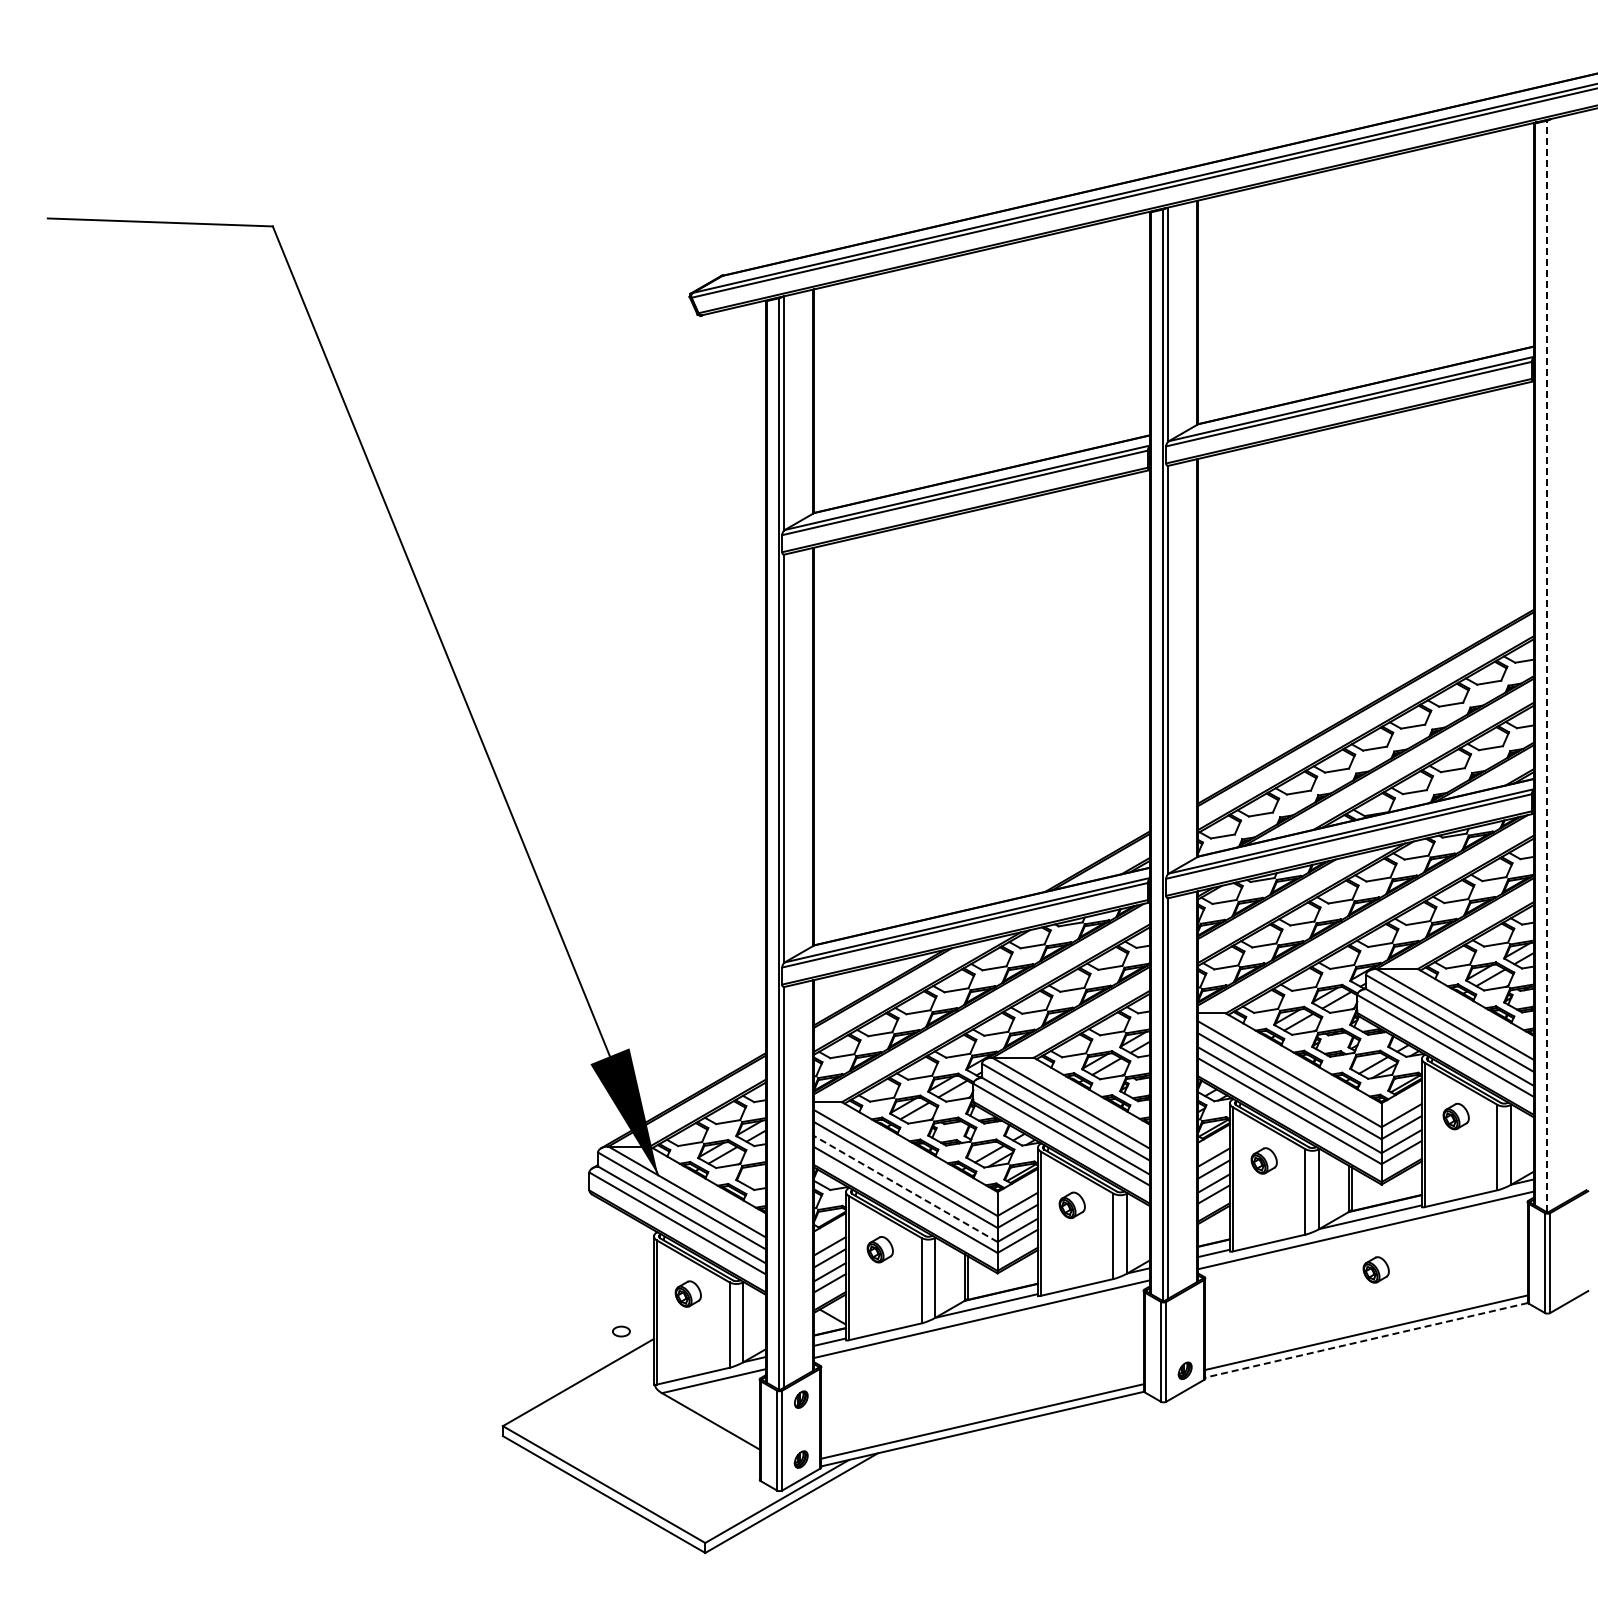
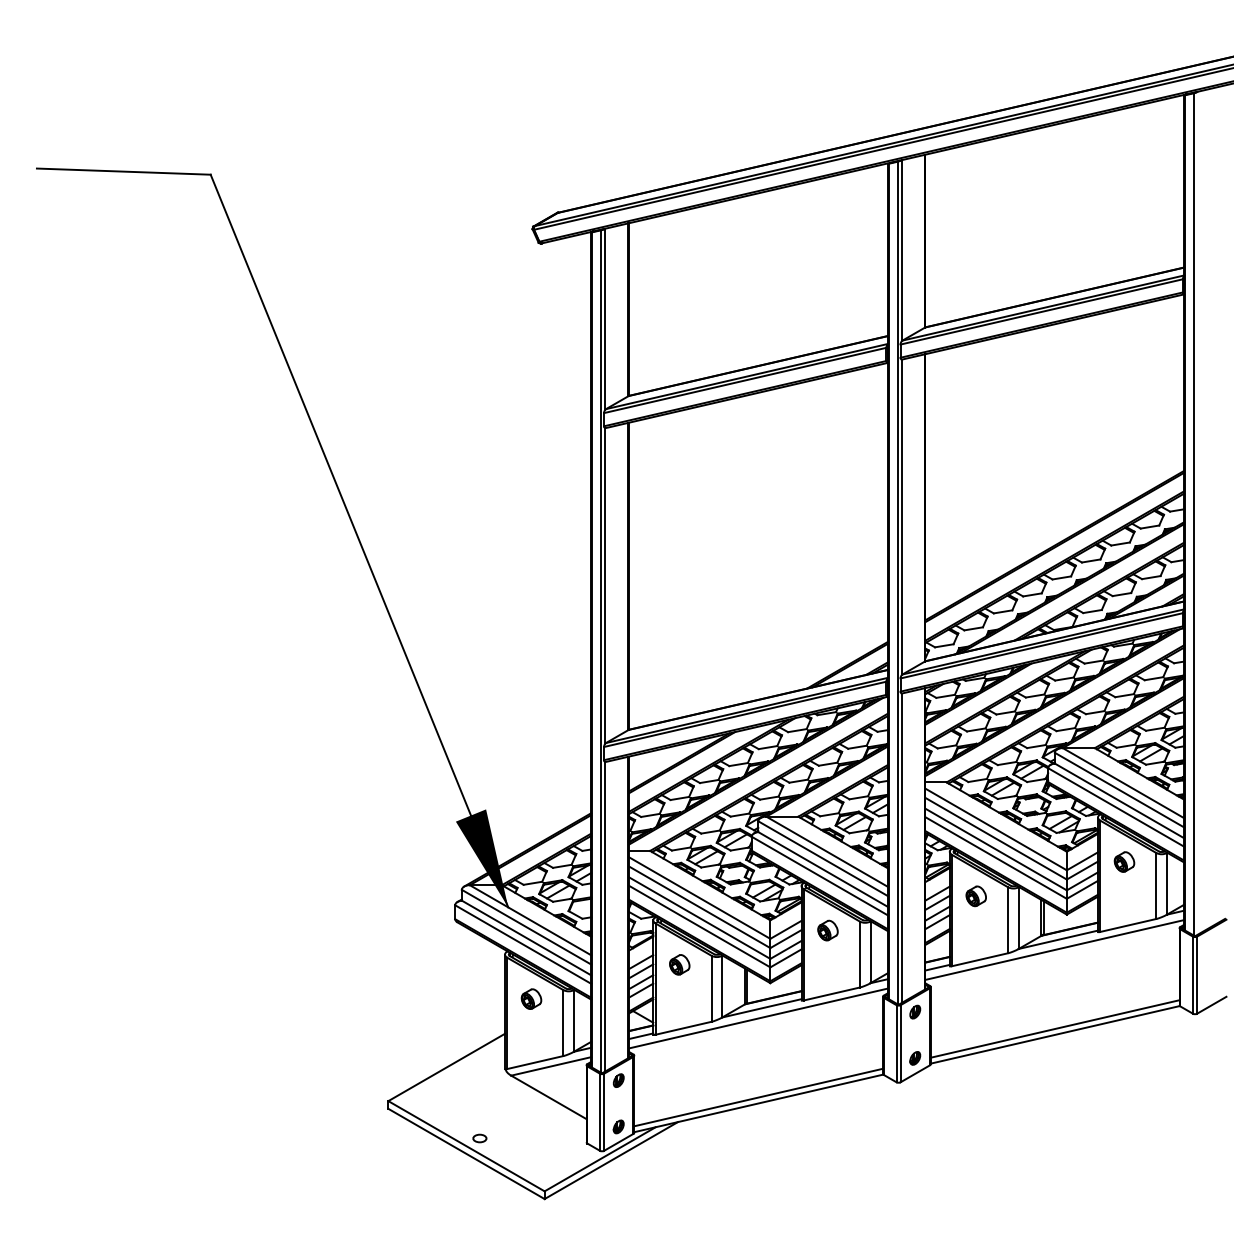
line: (1546, 666) -> (1194, 514), dashed -> solid
line: (906, 1189) -> (700, 918), dashed -> solid
part: (1375, 1269) -> (1062, 980), removed
part: (1185, 1310) -> (915, 1011), added
part: (621, 1331) -> (479, 1138), moved
line: (1366, 1340) -> (1055, 1034), dashed -> solid

